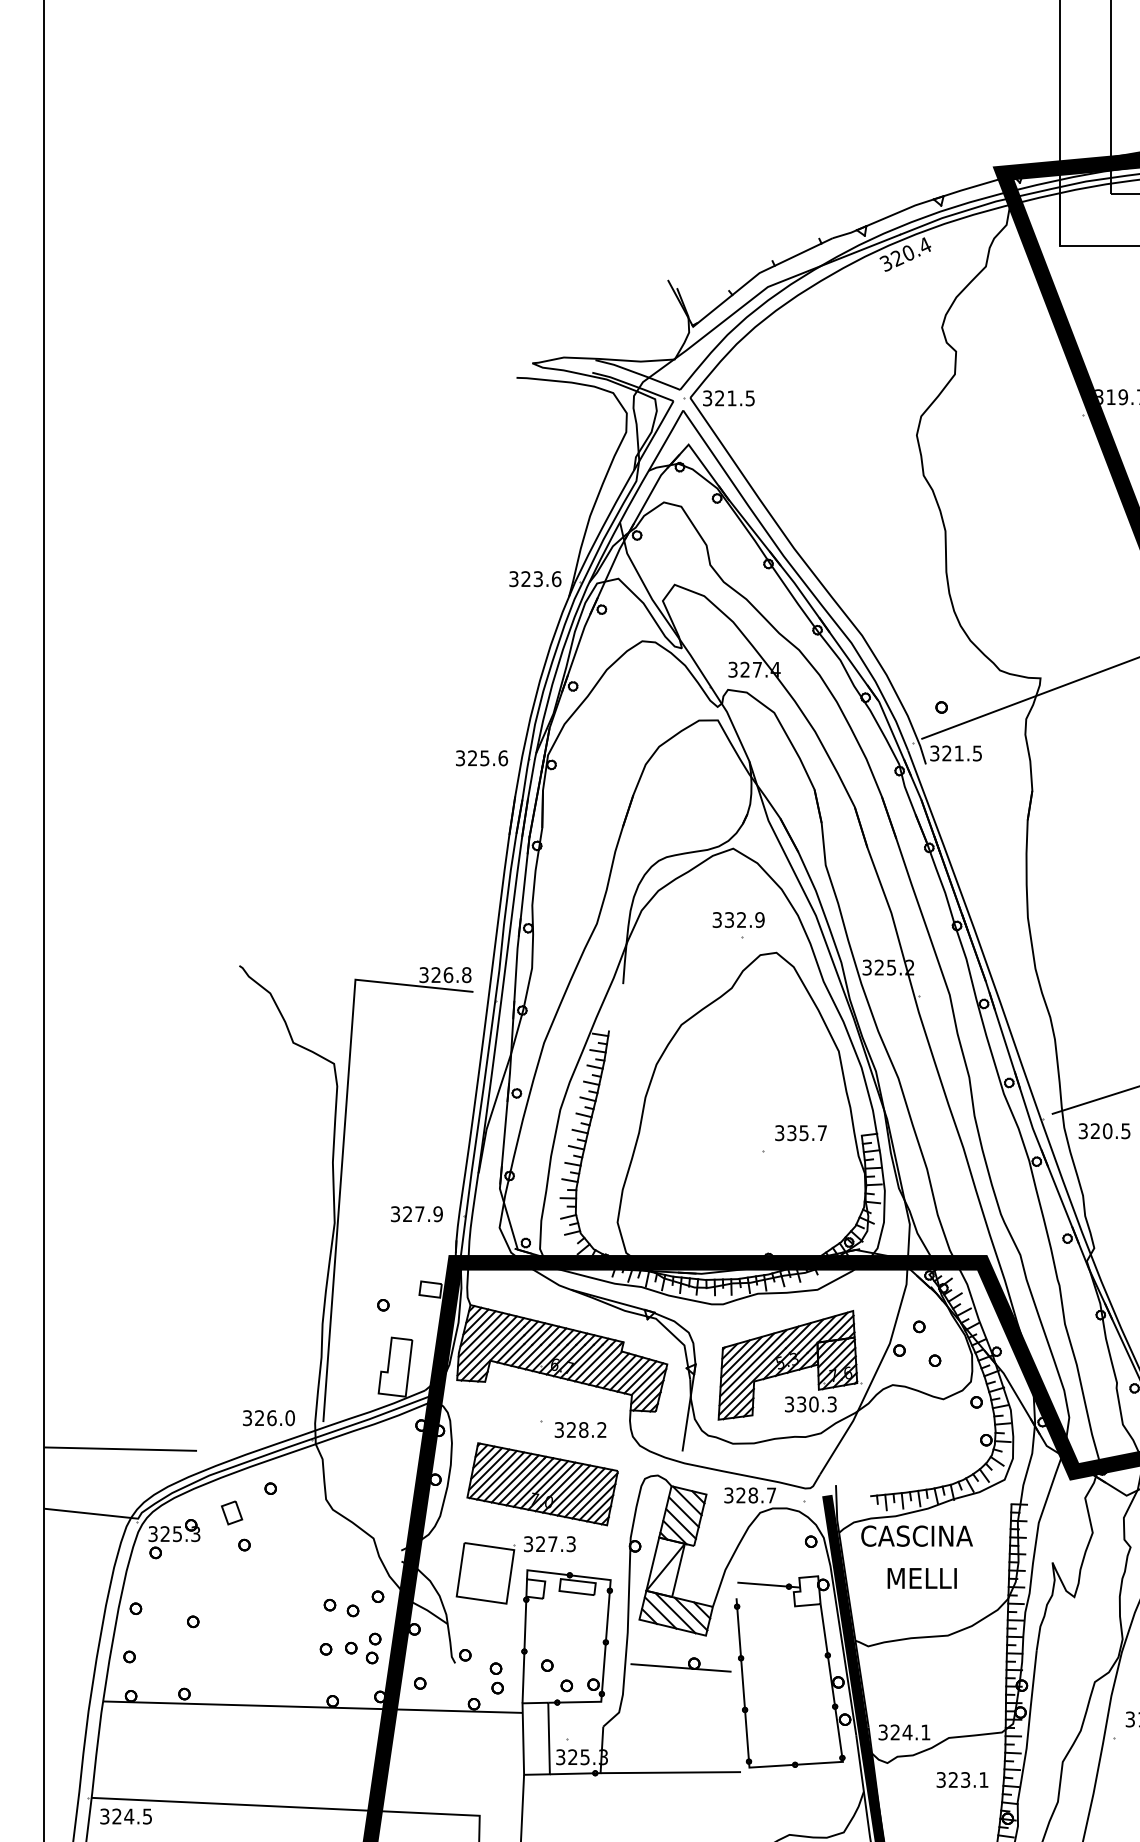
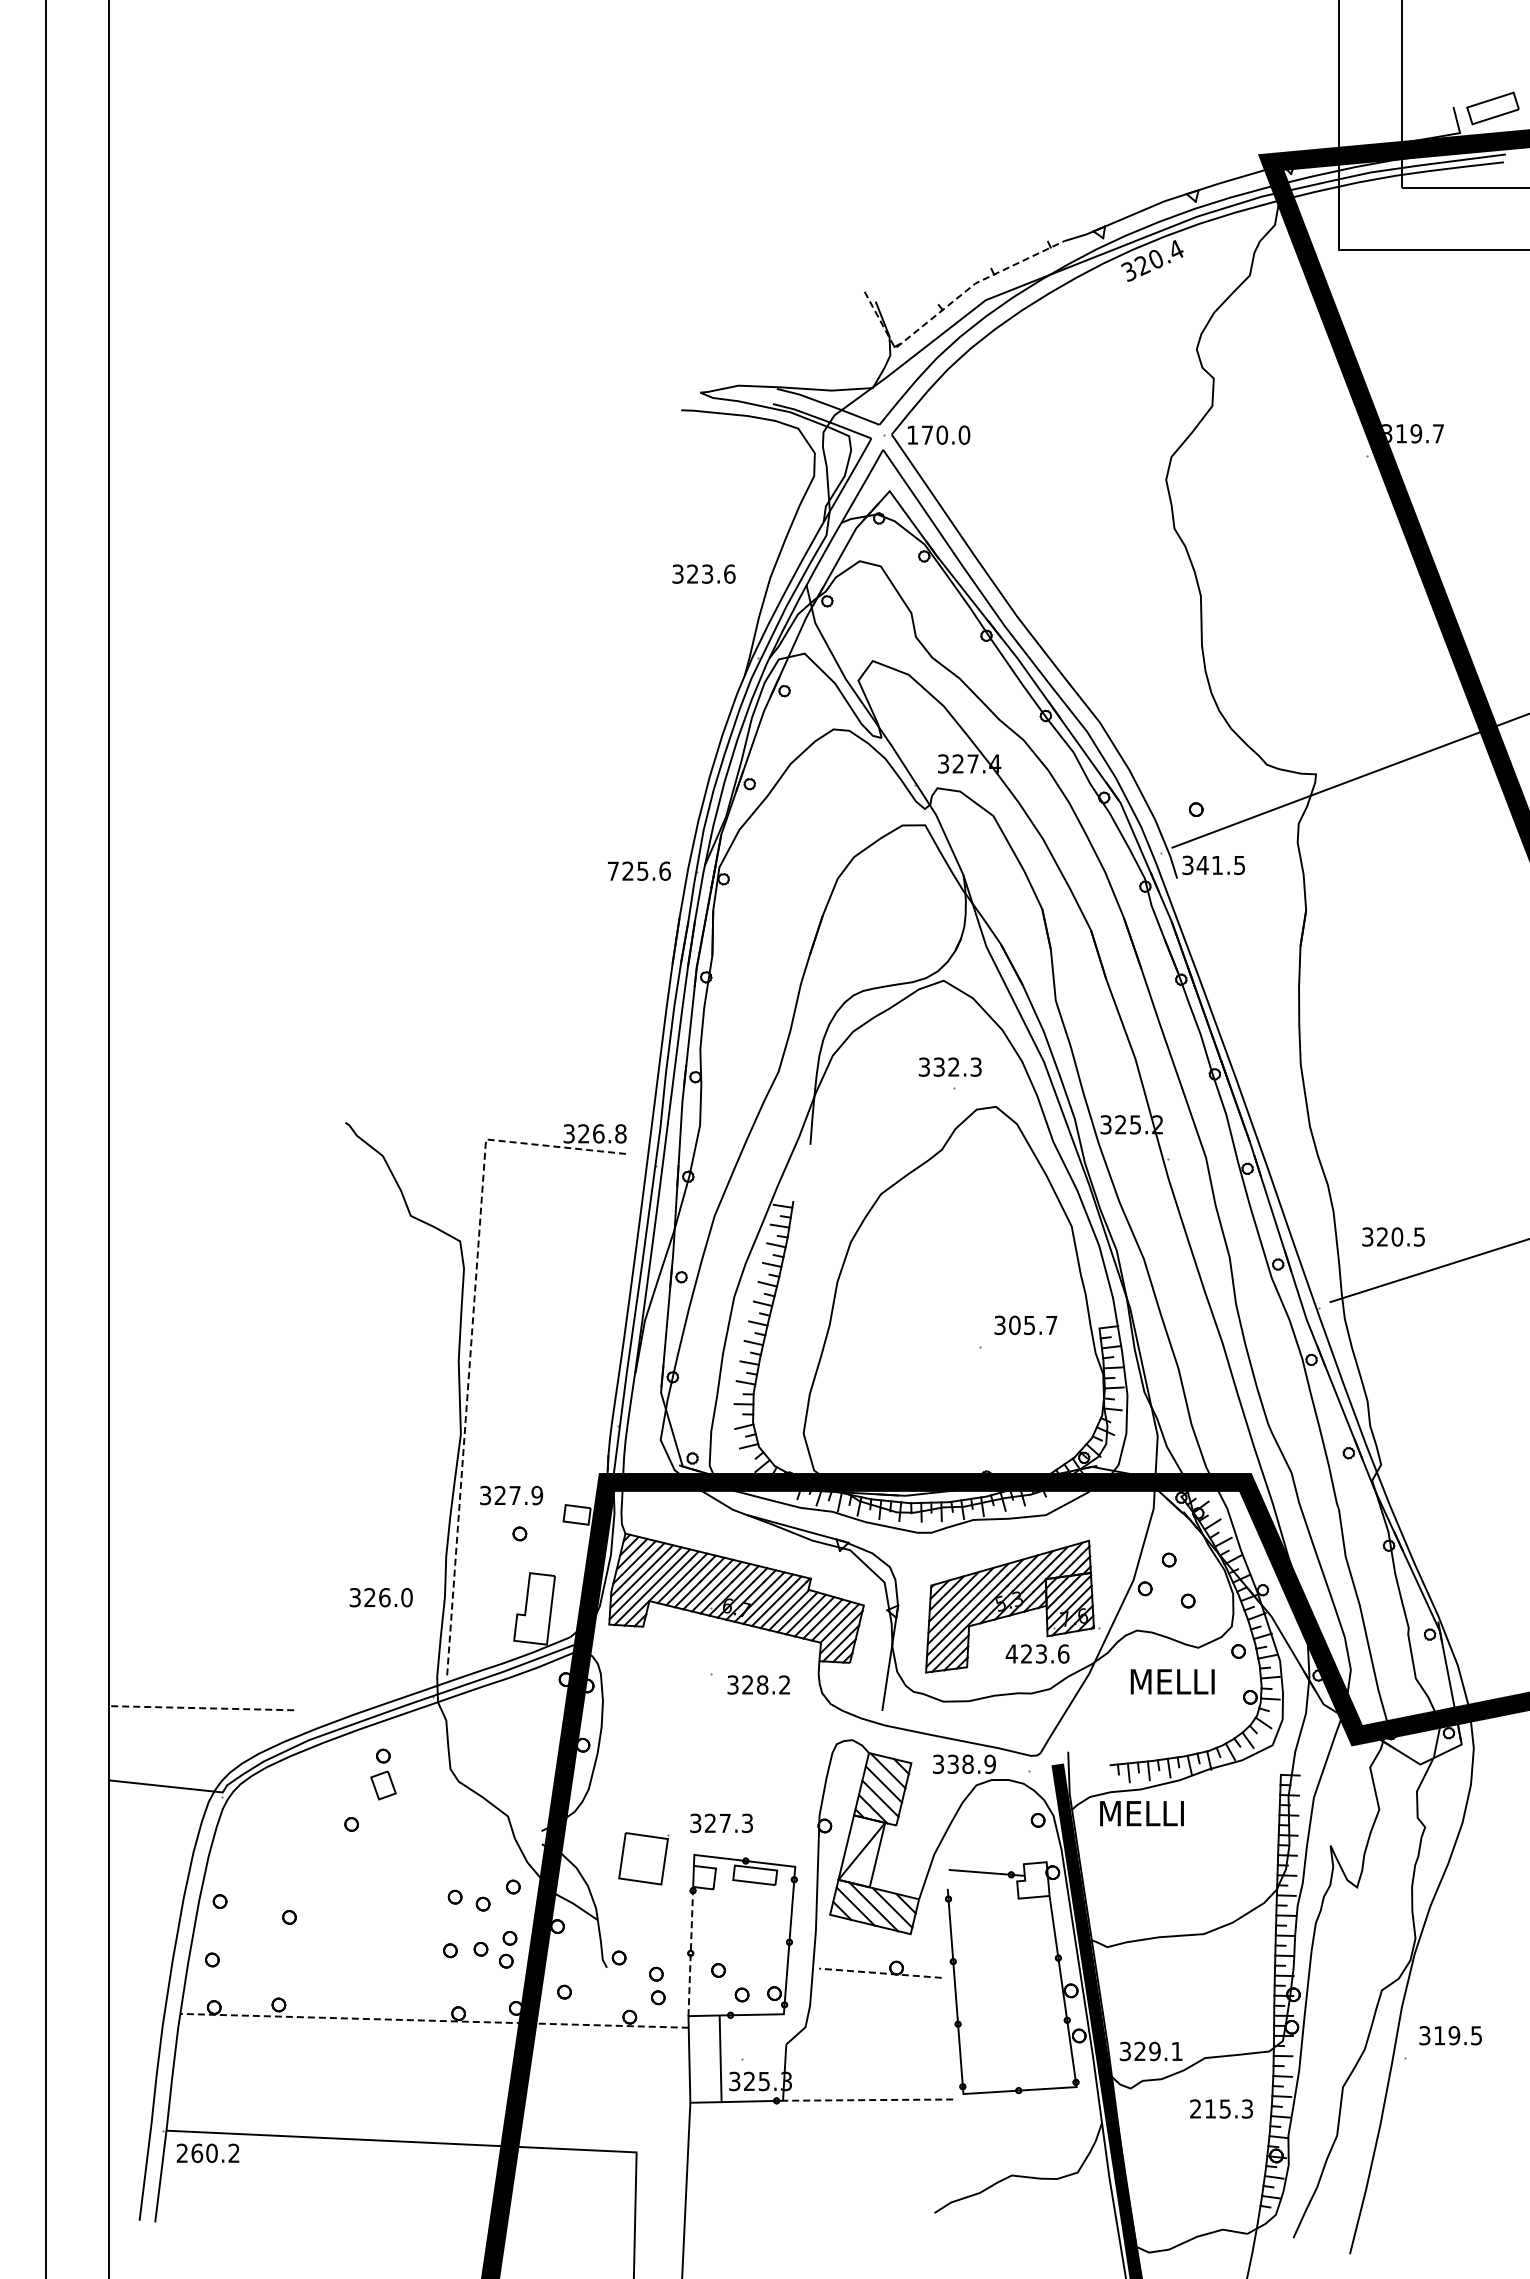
line: (737, 291) -> (948, 305), solid -> dashed
text: (728, 397) -> (938, 434), 321.5 -> 170.0
text: (534, 578) -> (703, 573), moved
text: (946, 752) -> (1202, 864), 321.5 -> 341.5
text: (459, 757) -> (612, 870), 325.6 -> 725.6
text: (759, 919) -> (975, 1066), 332.9 -> 332.3
text: (1104, 1130) -> (1393, 1236), moved
text: (791, 1133) -> (1014, 1325), 335.7 -> 305.7
line: (343, 1140) -> (471, 1334), solid -> dashed
text: (416, 1214) -> (511, 1495), moved
text: (810, 1403) -> (1037, 1653), 330.3 -> 423.6
text: (268, 1418) -> (380, 1597), moved
line: (120, 1449) -> (201, 1708), solid -> dashed
part: (542, 1484) -> (712, 1750), removed
text: (756, 1495) -> (971, 1764), 328.7 -> 338.9
part: (232, 1512) -> (383, 1785), moved
text: (917, 1536) -> (1166, 1813), CASCINA -> MELLI
part: (174, 1539) -> (266, 1817), removed
part: (485, 1573) -> (643, 1858), size x0.7
text: (922, 1578) -> (1172, 1681), moved
line: (524, 1649) -> (690, 1951), solid -> dashed
line: (680, 1668) -> (879, 1973), solid -> dashed
line: (312, 1706) -> (434, 2020), solid -> dashed
text: (907, 1732) -> (1154, 2051), 324.1 -> 329.1
line: (670, 1772) -> (867, 2100), solid -> dashed
text: (962, 1779) -> (1221, 2108), 323.1 -> 215.3
text: (125, 1816) -> (207, 2153), 324.5 -> 260.2

